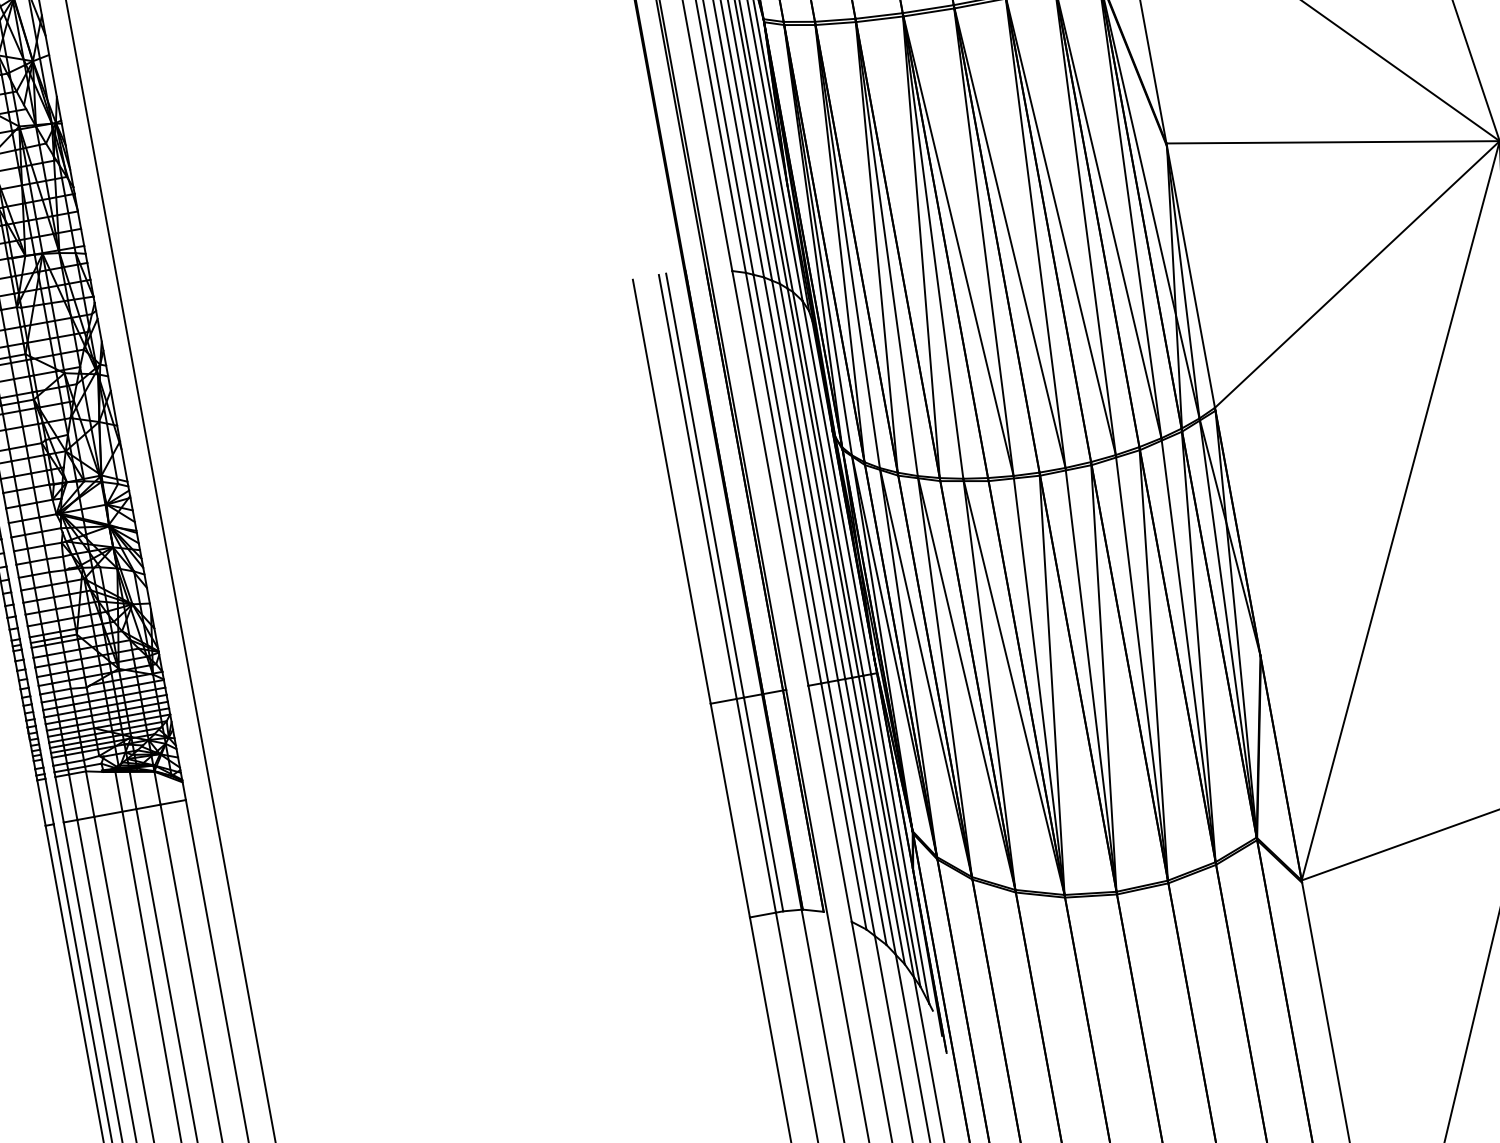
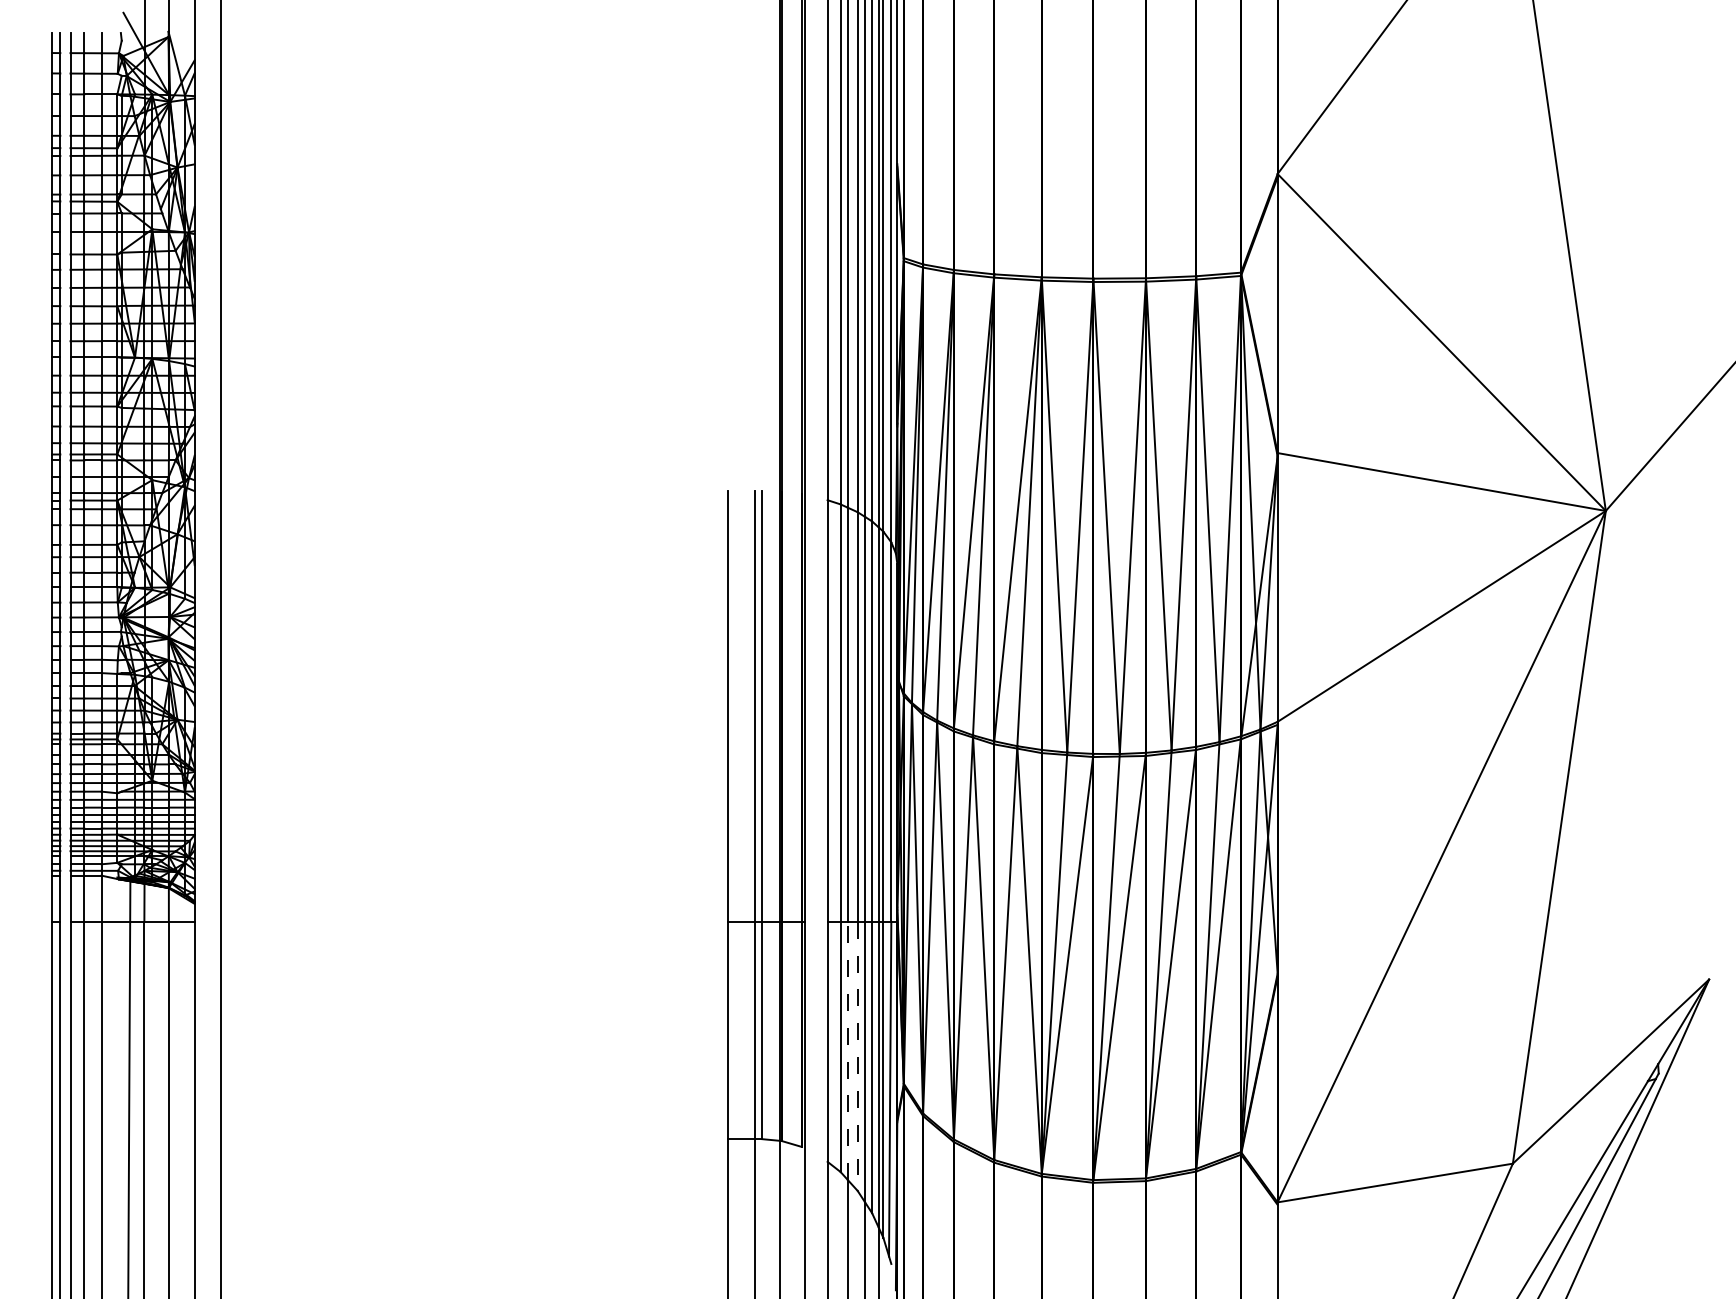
line: (851, 808) -> (847, 1050), solid -> dashed
line: (862, 812) -> (857, 1056), solid -> dashed

